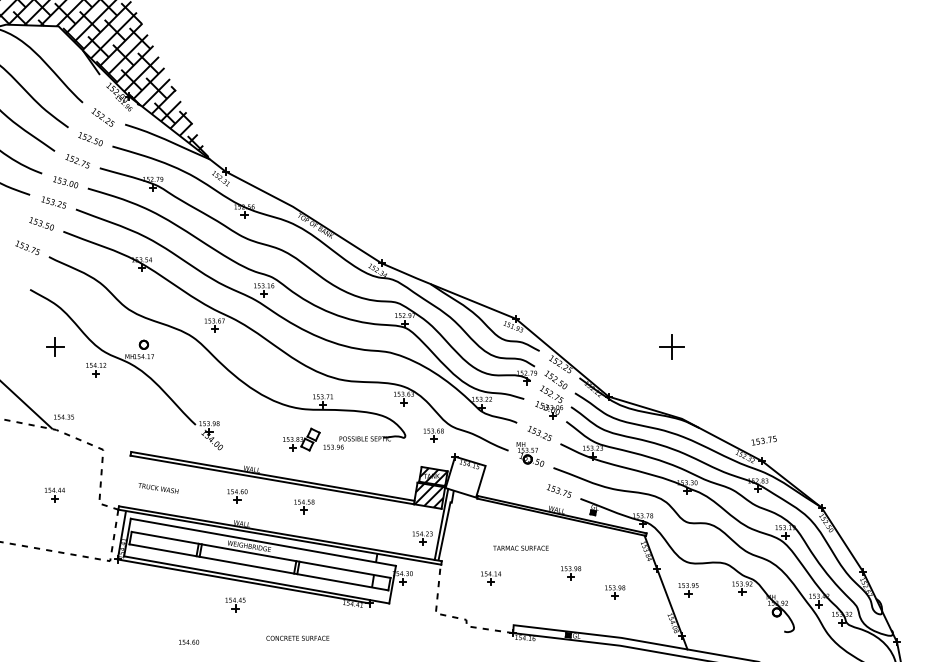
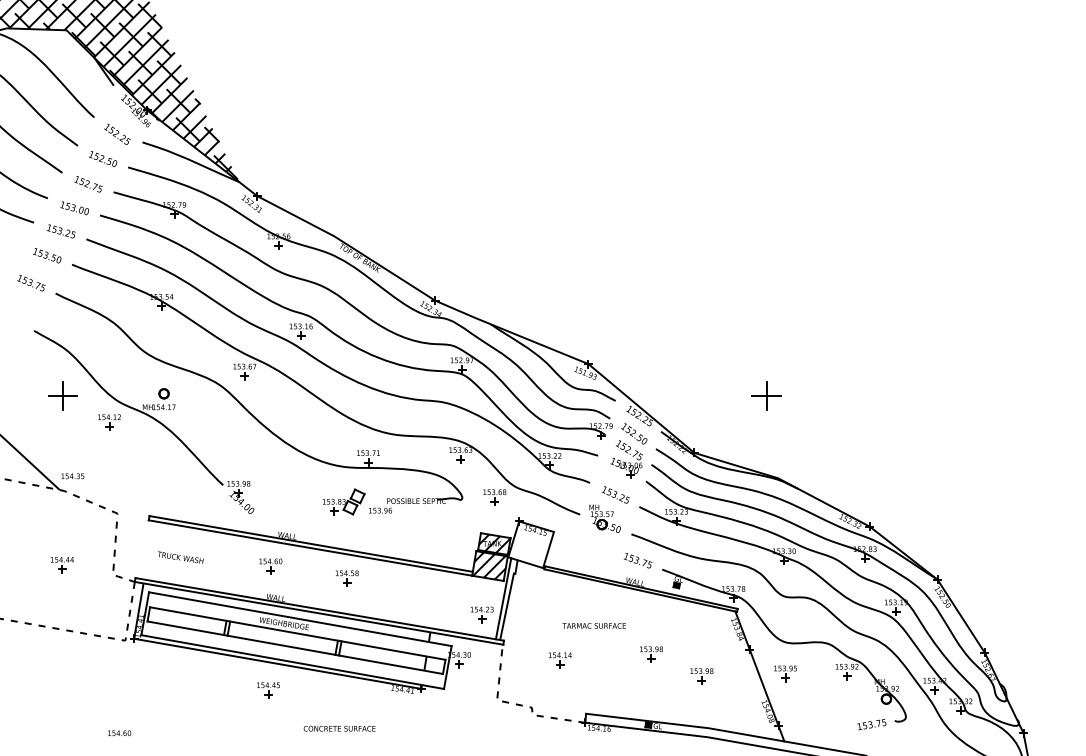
part: (55, 346) -> (63, 395), size x1.43
text: (763, 440) -> (871, 724), moved
text: (189, 641) -> (120, 732), moved

